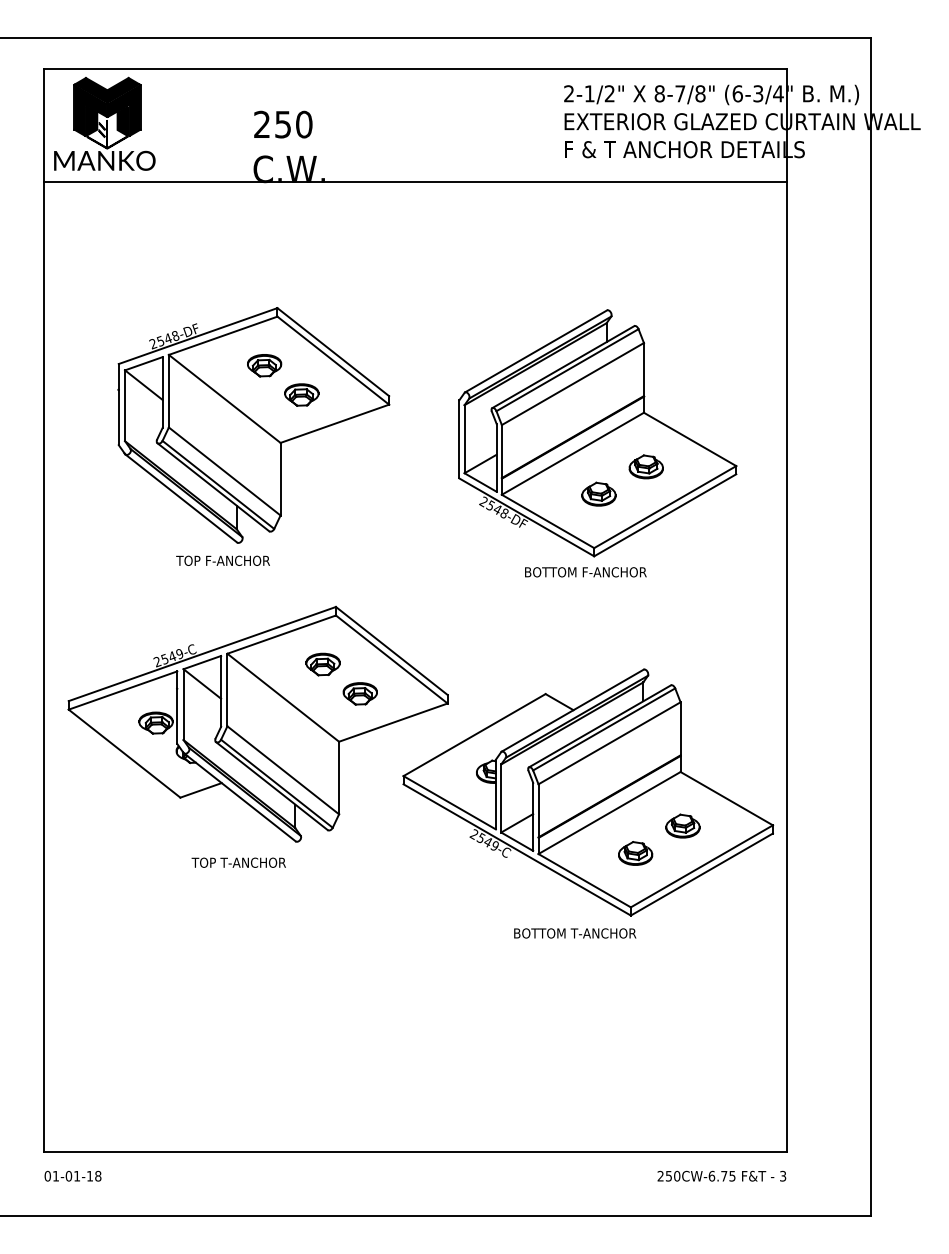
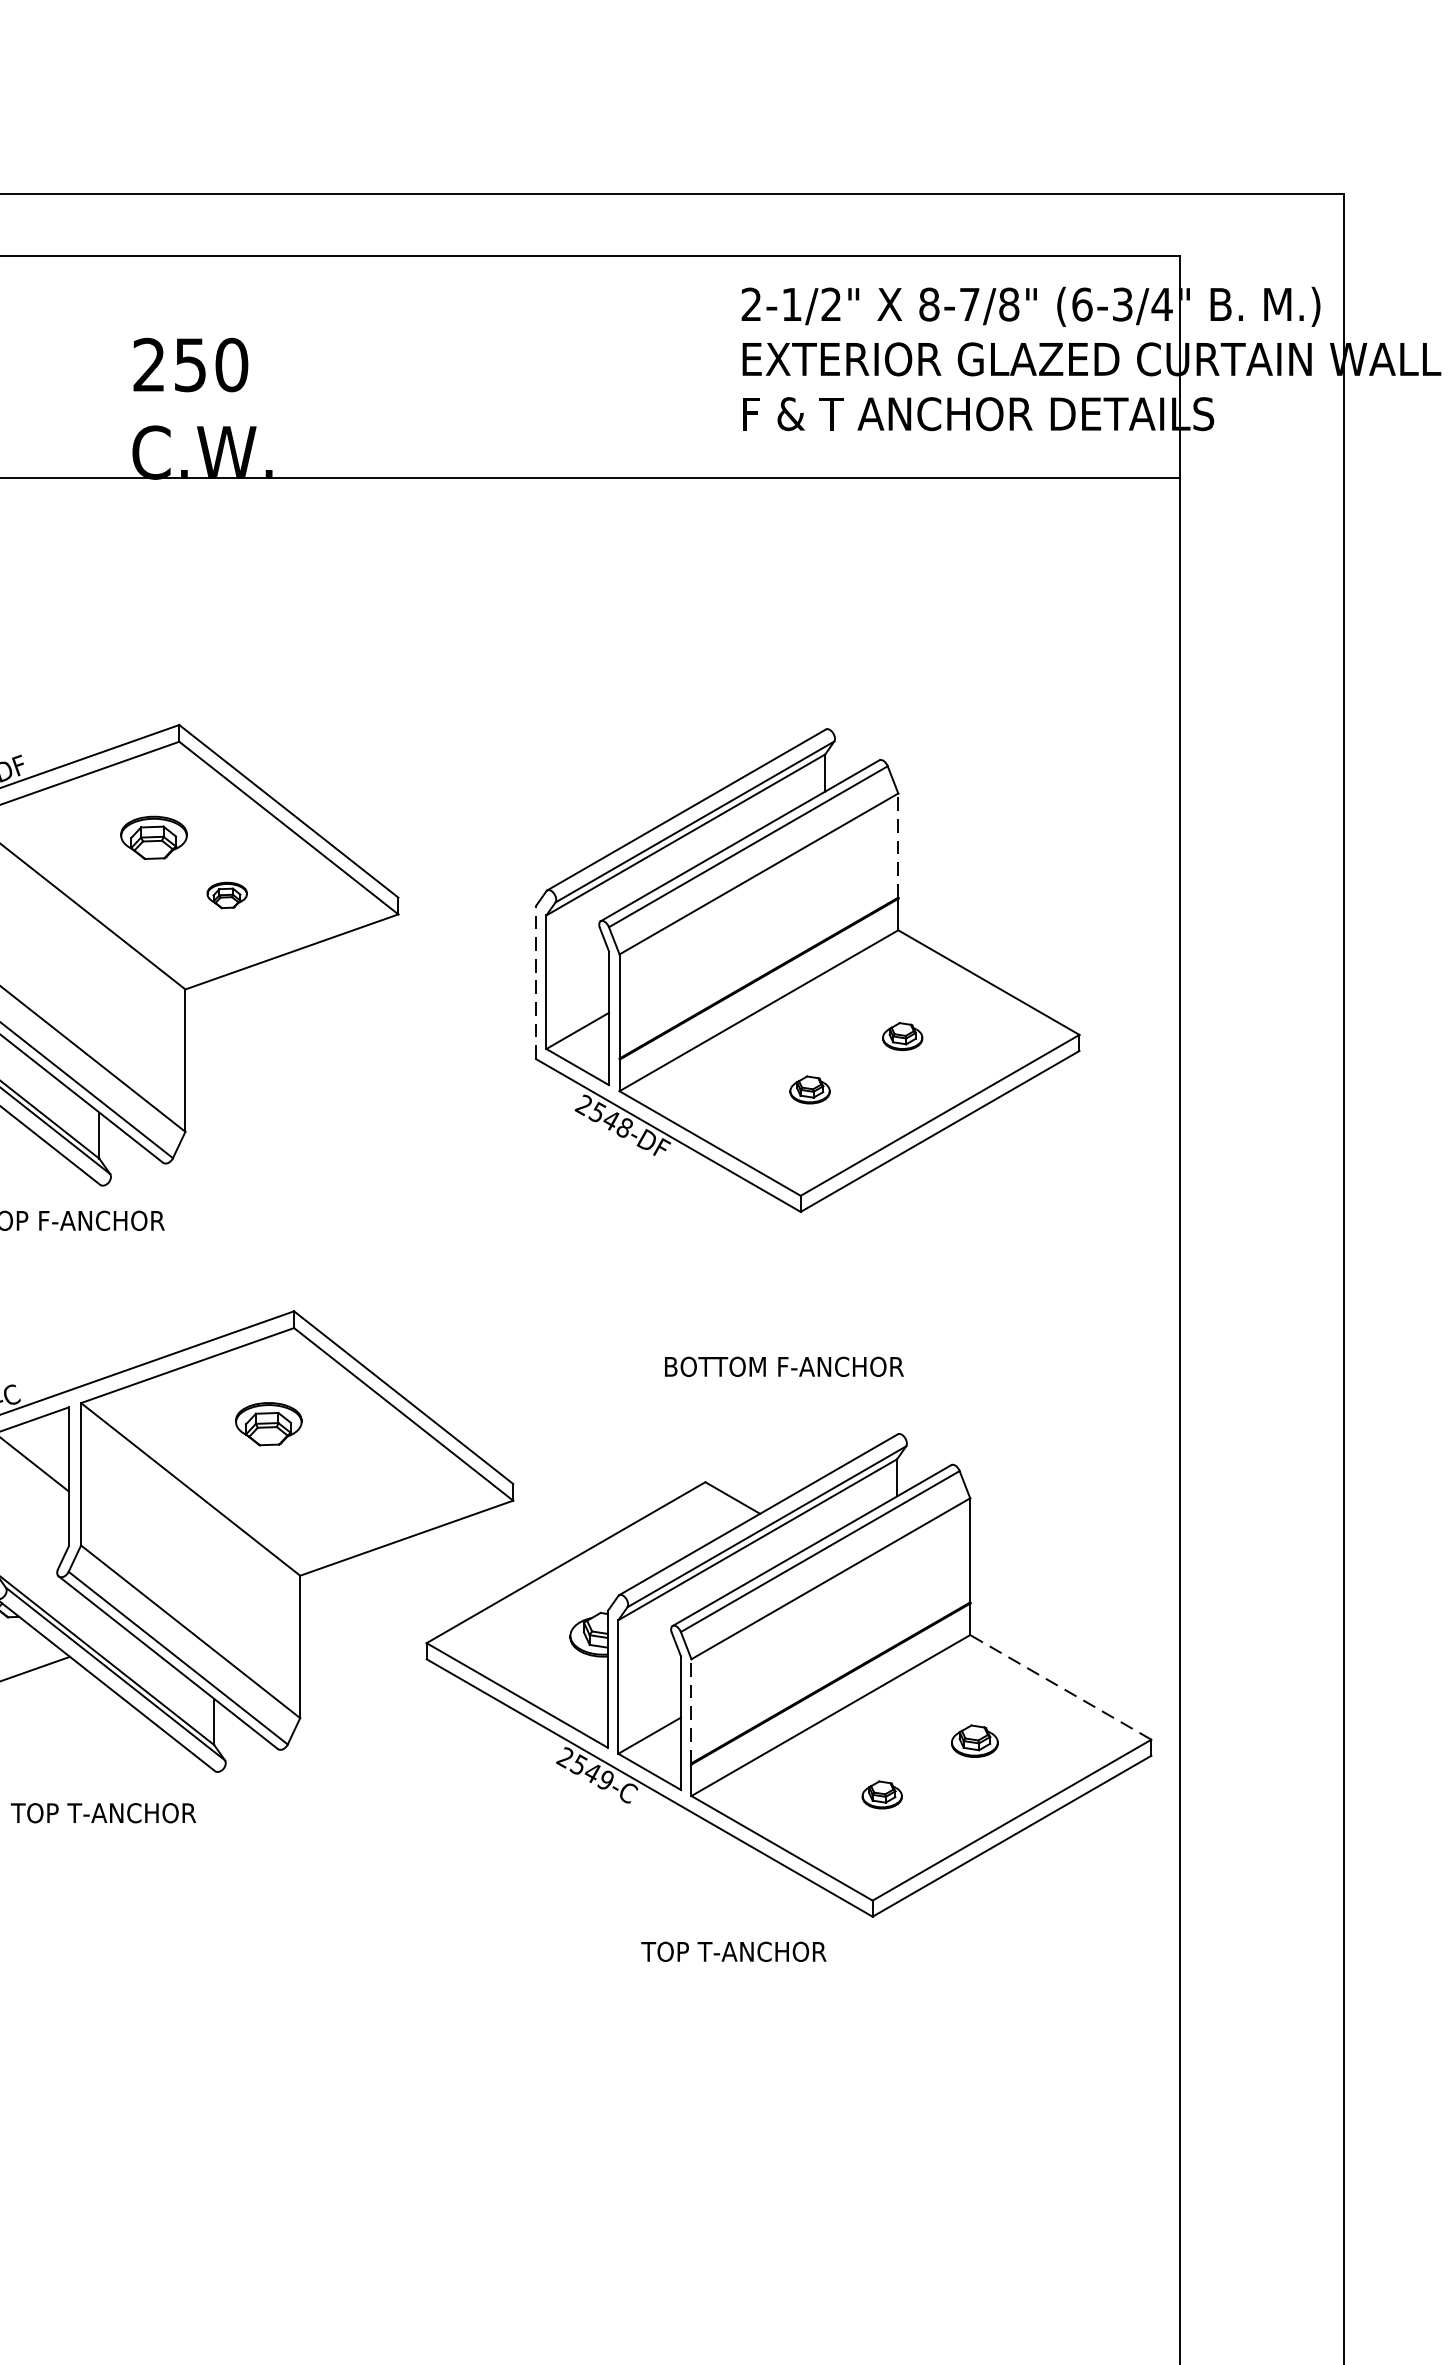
line: (643, 369) -> (897, 845), solid -> dashed
part: (301, 394) -> (226, 894), size x0.6
line: (459, 439) -> (536, 982), solid -> dashed
part: (645, 466) -> (901, 1035), size x0.6
part: (598, 493) -> (809, 1088), size x0.6
text: (585, 572) -> (783, 1367), moved
part: (359, 693) -> (340, 1481), removed
line: (726, 798) -> (1060, 1687), solid -> dashed
line: (538, 810) -> (691, 1710), solid -> dashed
part: (682, 825) -> (973, 1740), size x0.7
part: (635, 853) -> (881, 1794), size x0.6
text: (574, 933) -> (762, 1951), BOTTOM T-ANCHOR -> TOP T-ANCHOR

